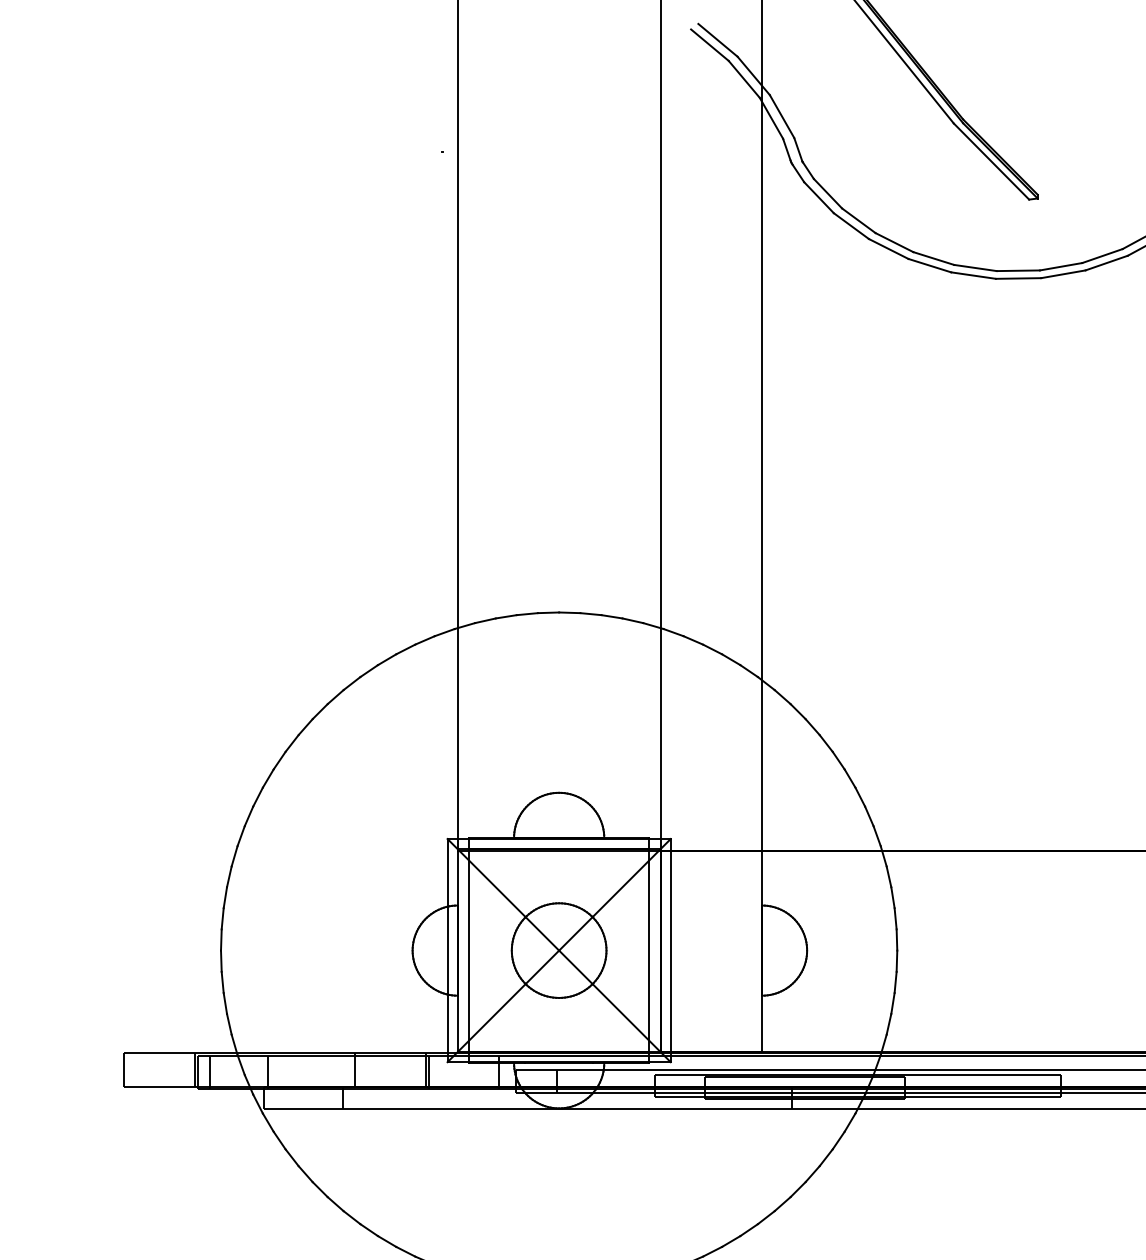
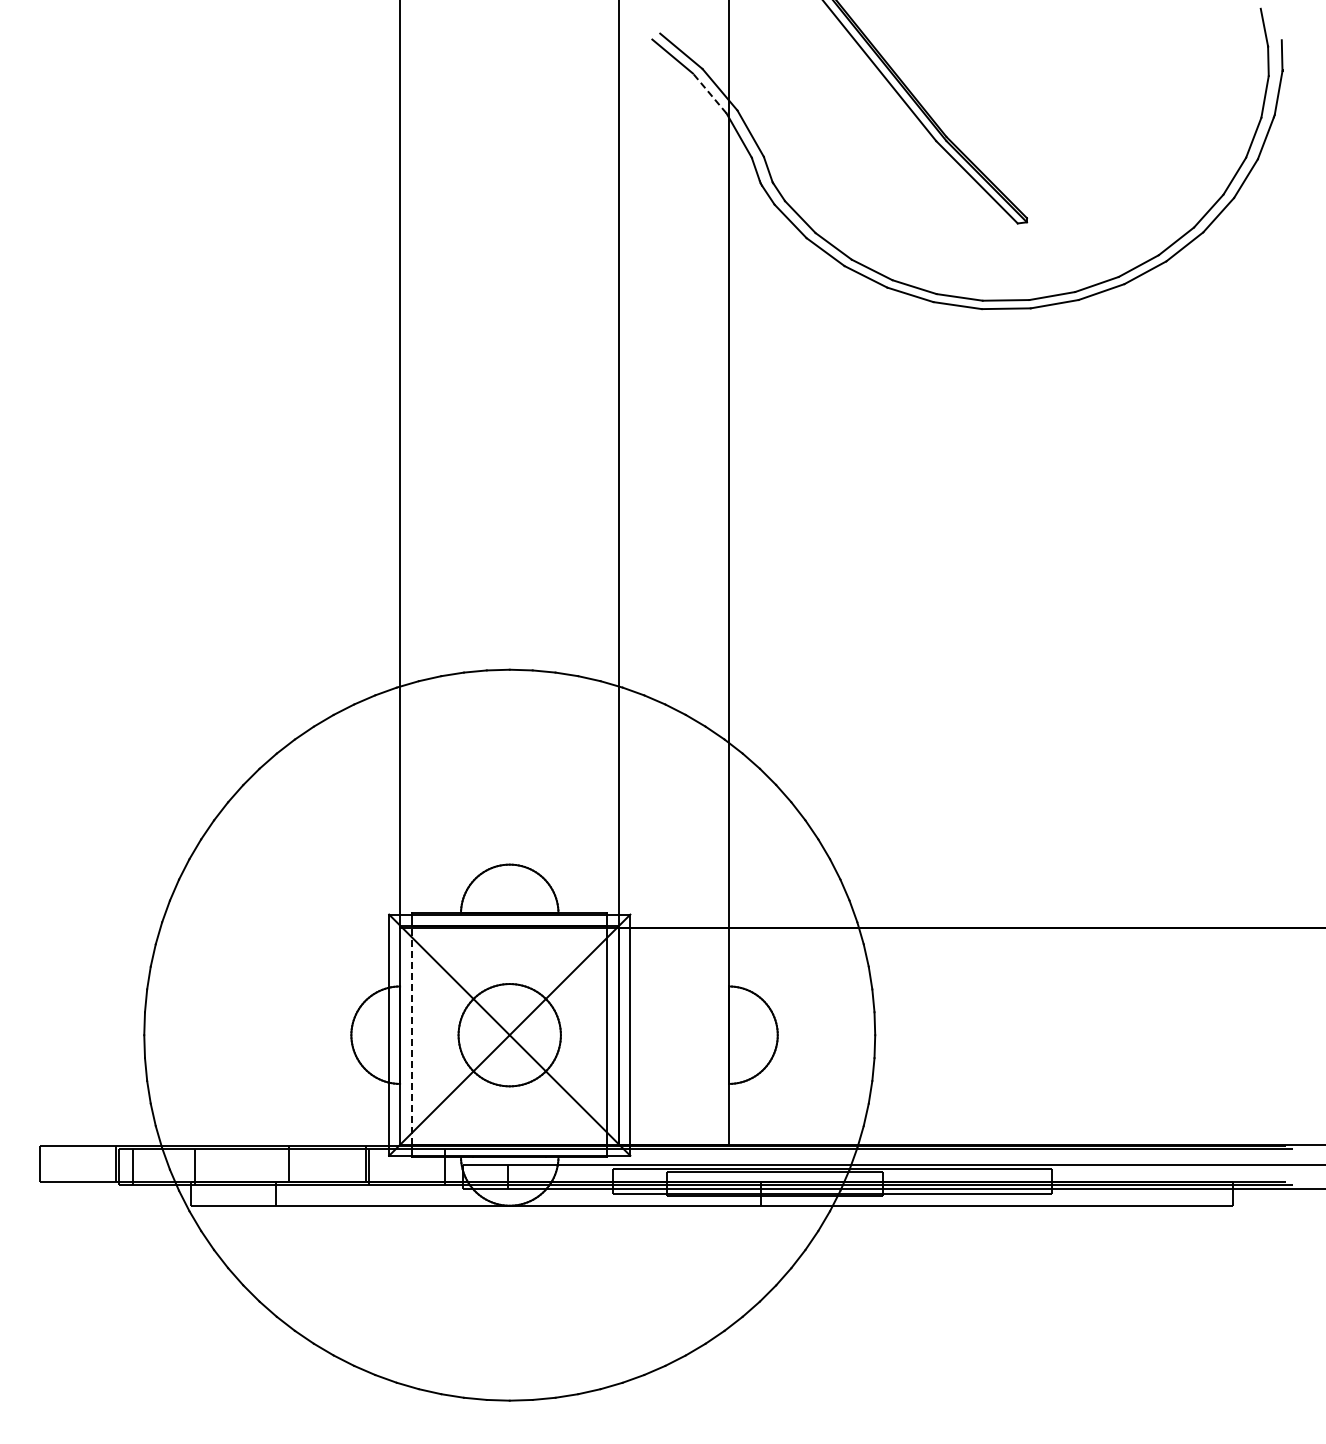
line: (743, 79) -> (709, 93), solid -> dashed
line: (469, 950) -> (412, 1035), solid -> dashed

